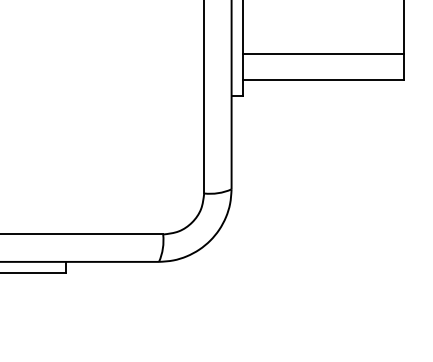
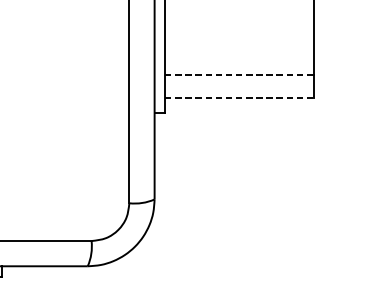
line: (323, 53) -> (239, 74), solid -> dashed
line: (323, 79) -> (239, 98), solid -> dashed

